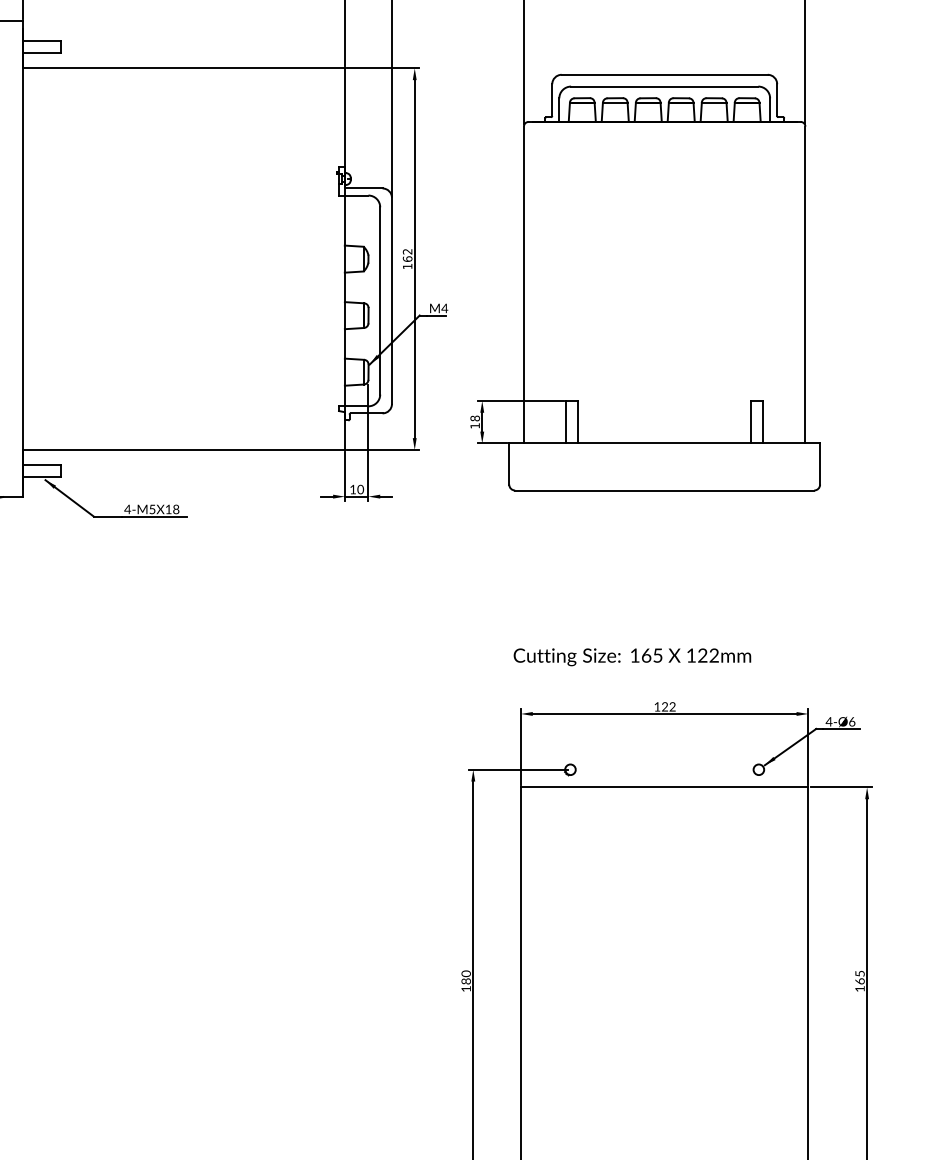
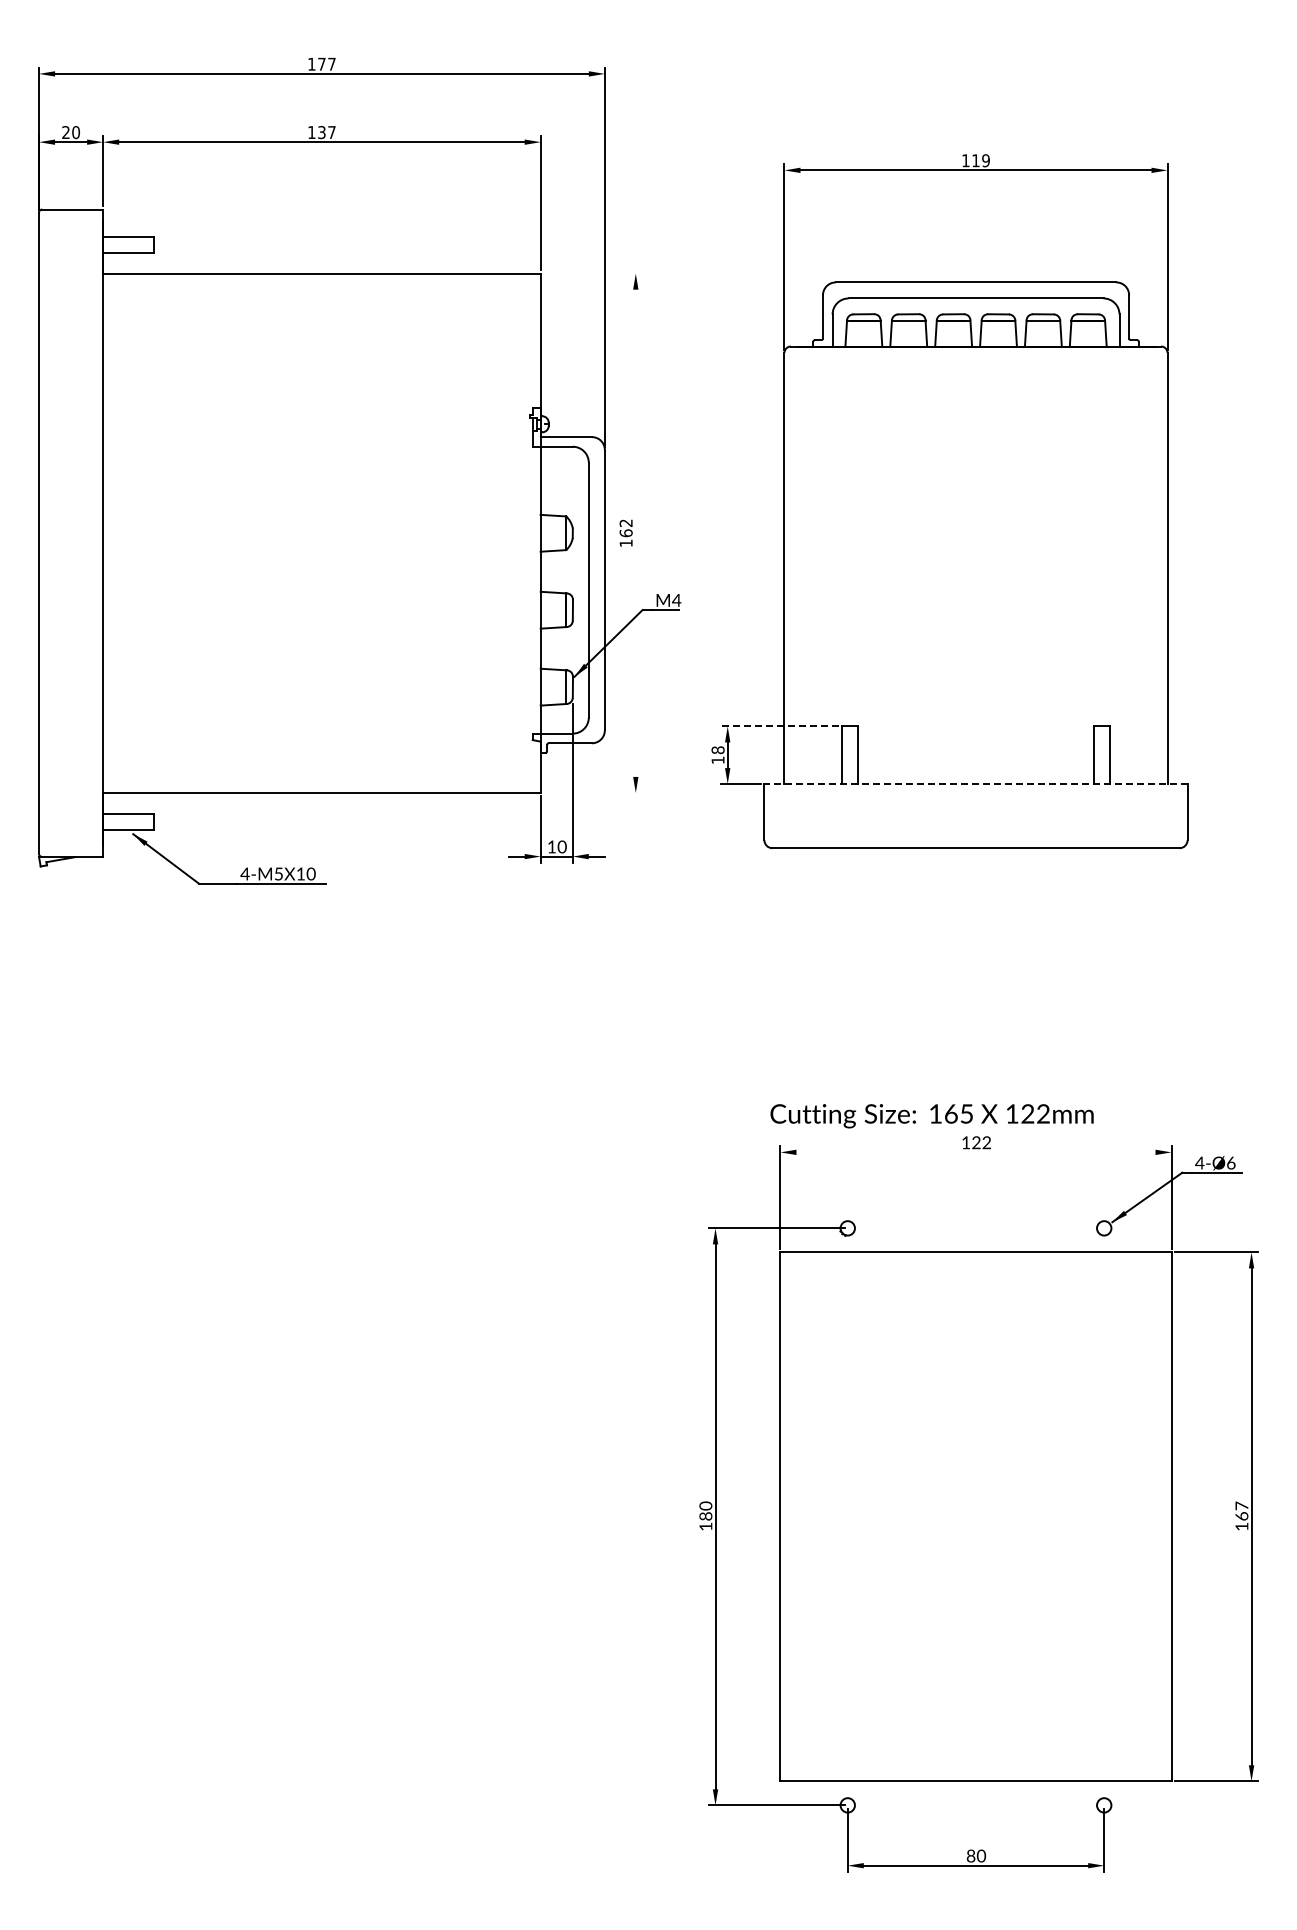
line: (382, 68) -> (592, 273), removed
line: (414, 258) -> (635, 532), removed
line: (521, 401) -> (780, 726), solid -> dashed
line: (665, 443) -> (976, 784), solid -> dashed
line: (382, 449) -> (592, 792), removed
text: (175, 509) -> (310, 874), 4-M5X18 -> 4-M5X10
text: (631, 657) -> (931, 1116), moved
line: (664, 714) -> (975, 1152), removed
text: (859, 973) -> (1241, 1505), 165 -> 167

